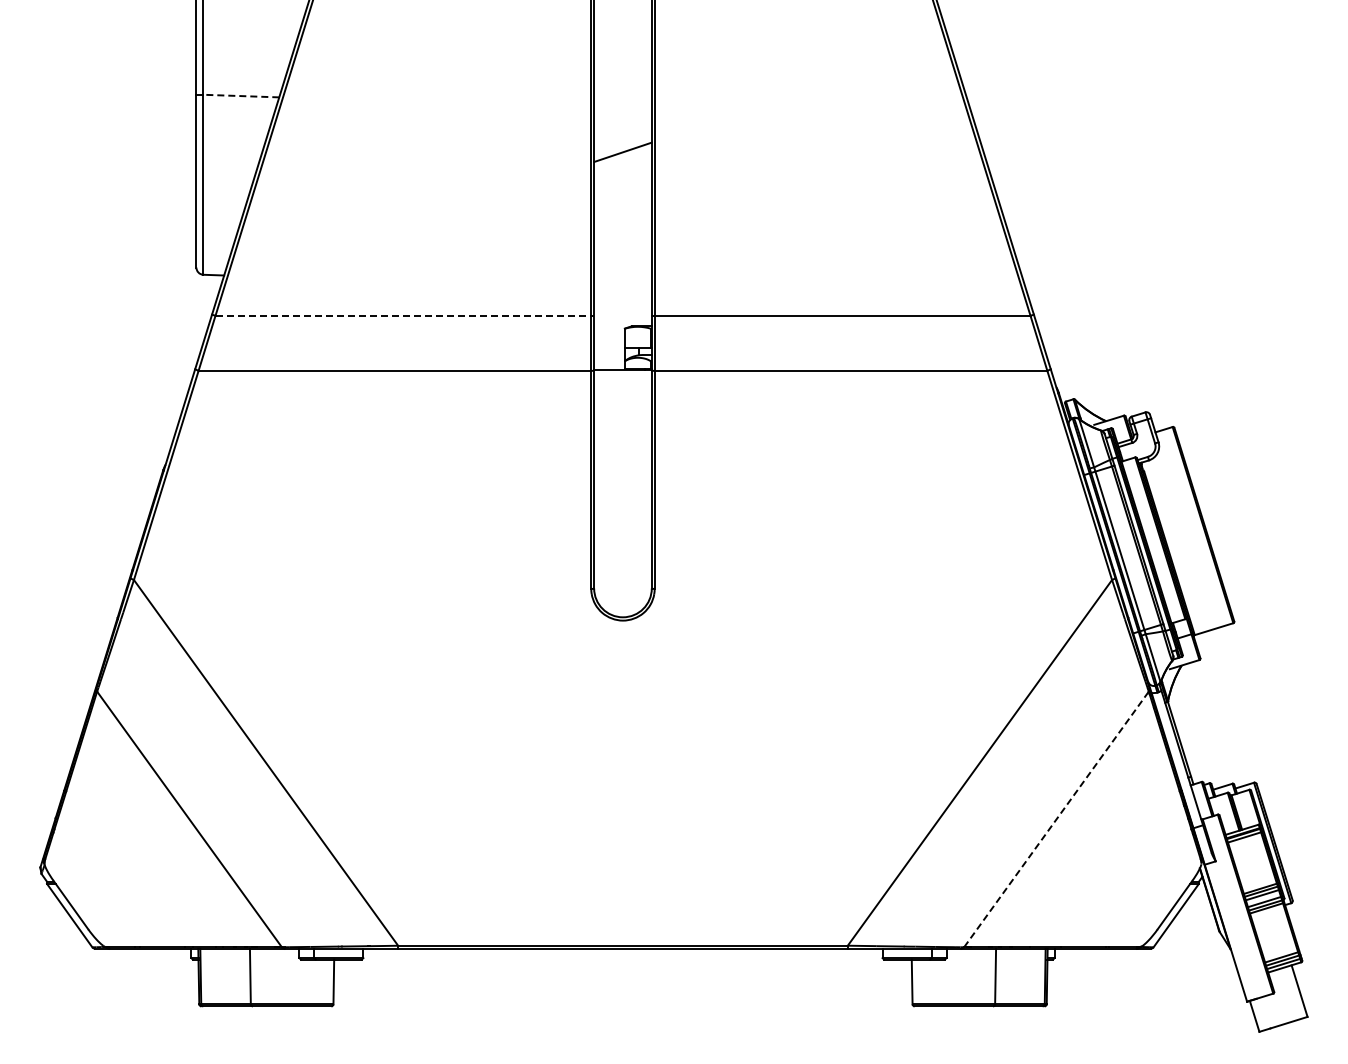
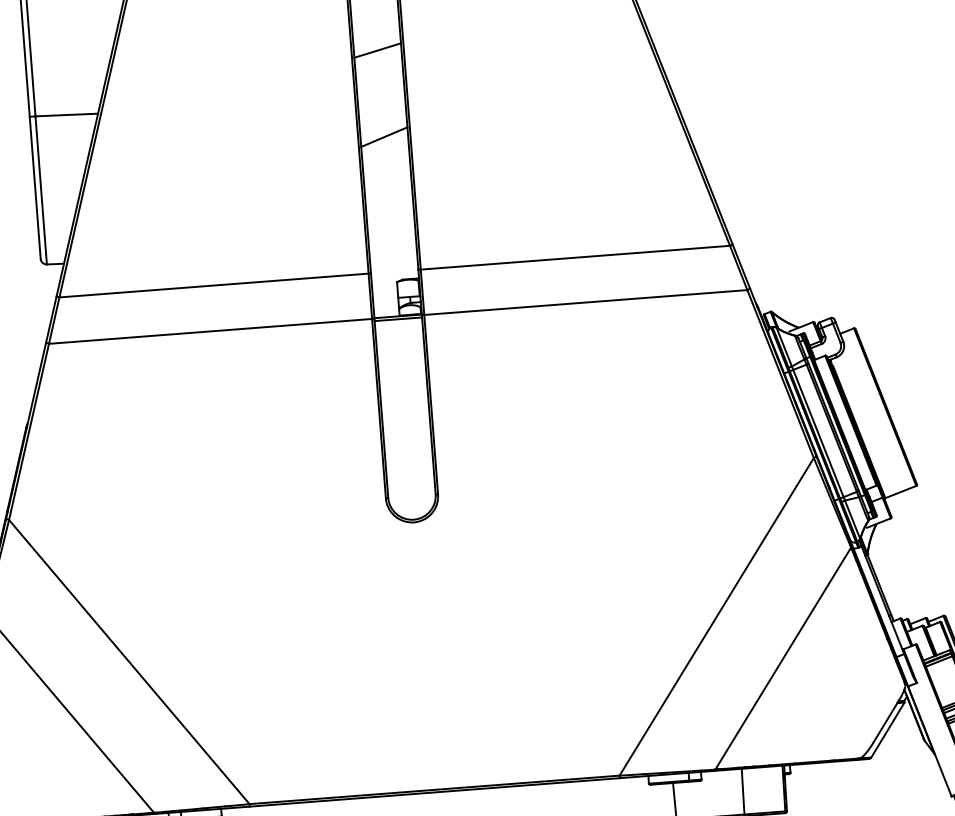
line: (622, 46) -> (377, 50), added
line: (241, 96) -> (66, 115), dashed -> solid
line: (405, 315) -> (215, 285), dashed -> solid
line: (622, 373) -> (397, 319), added
line: (1056, 819) -> (783, 658), dashed -> solid

